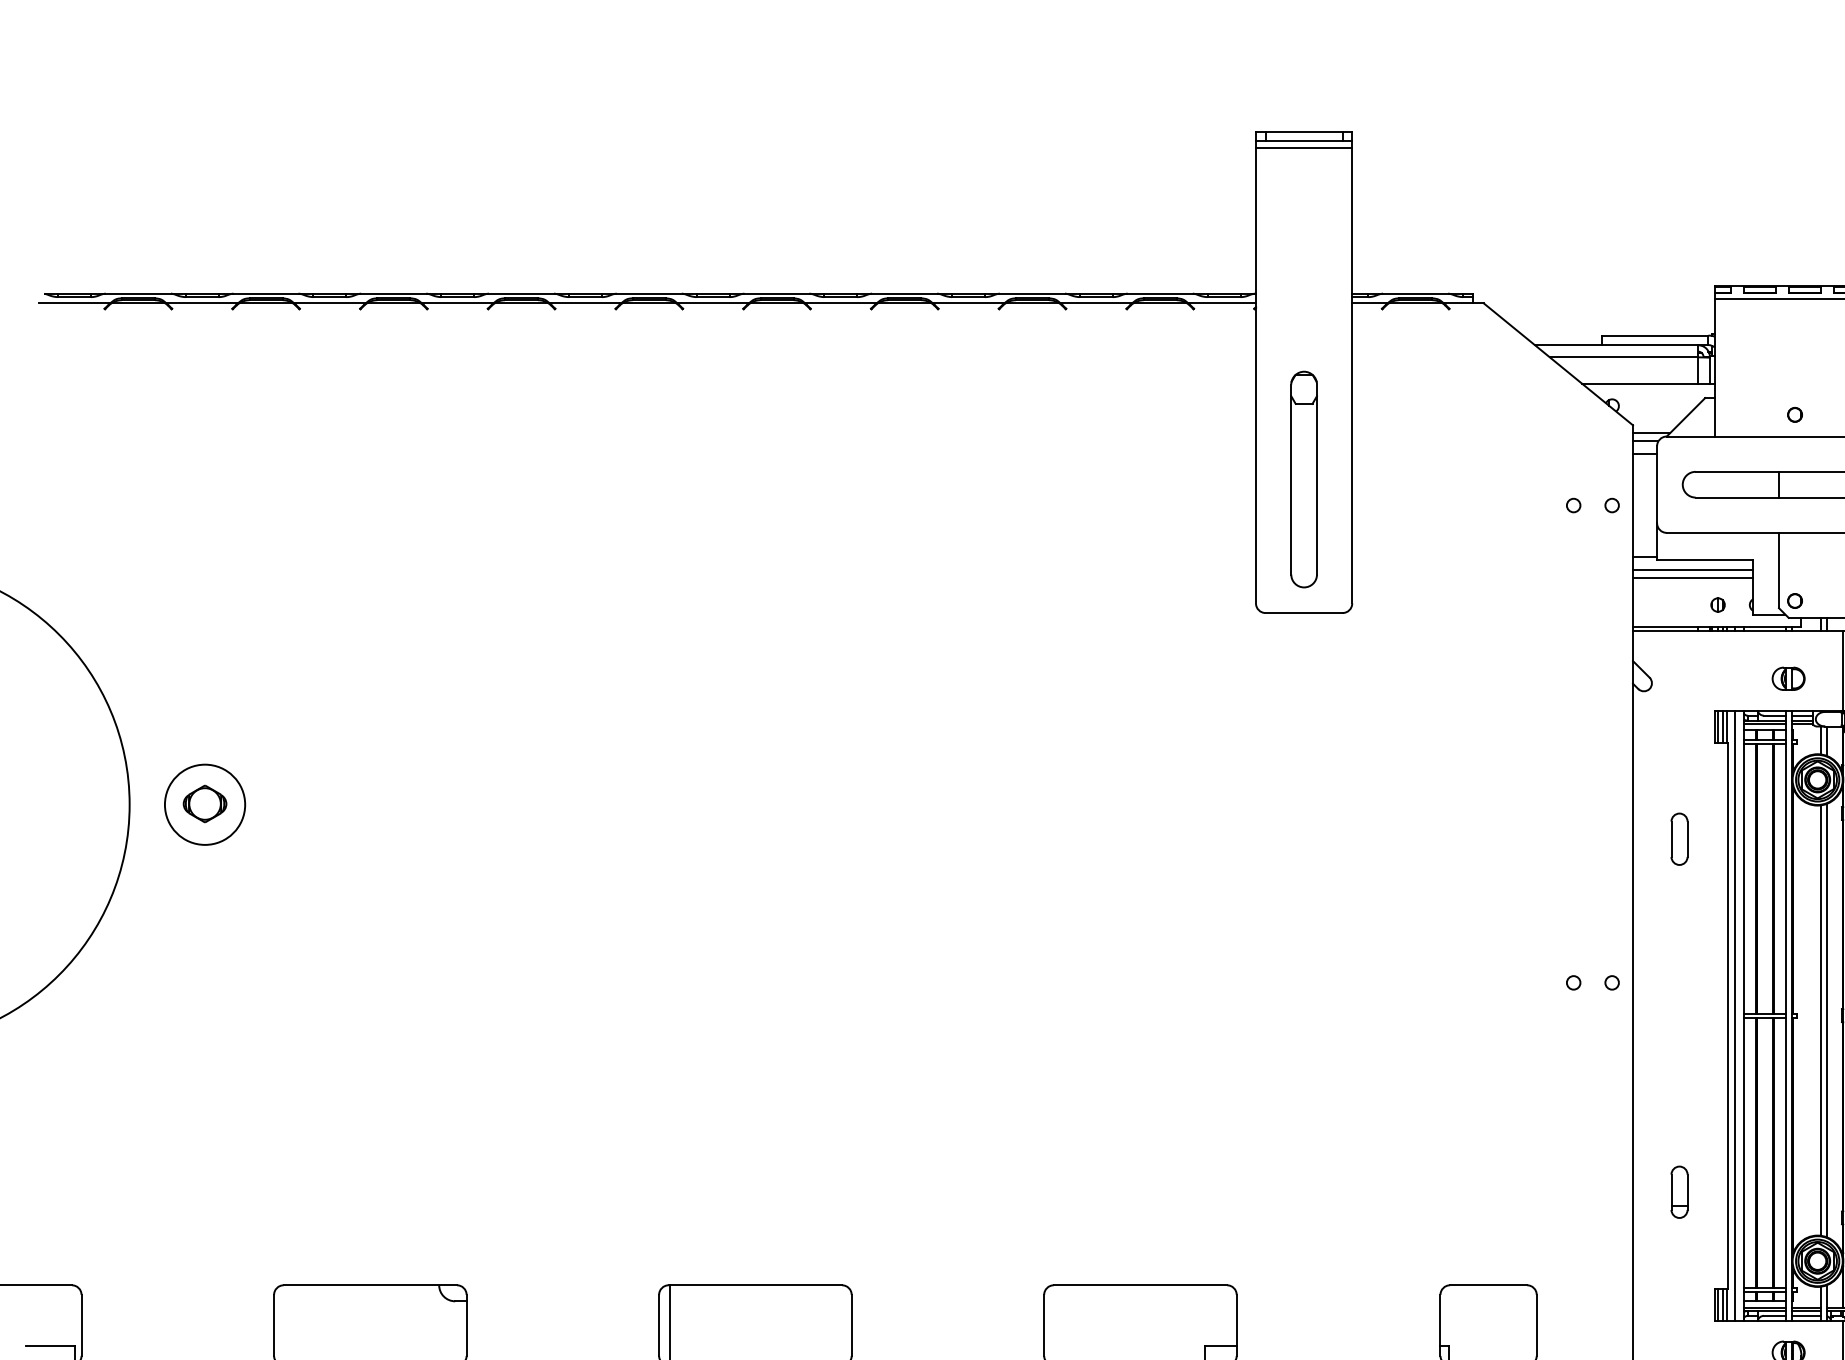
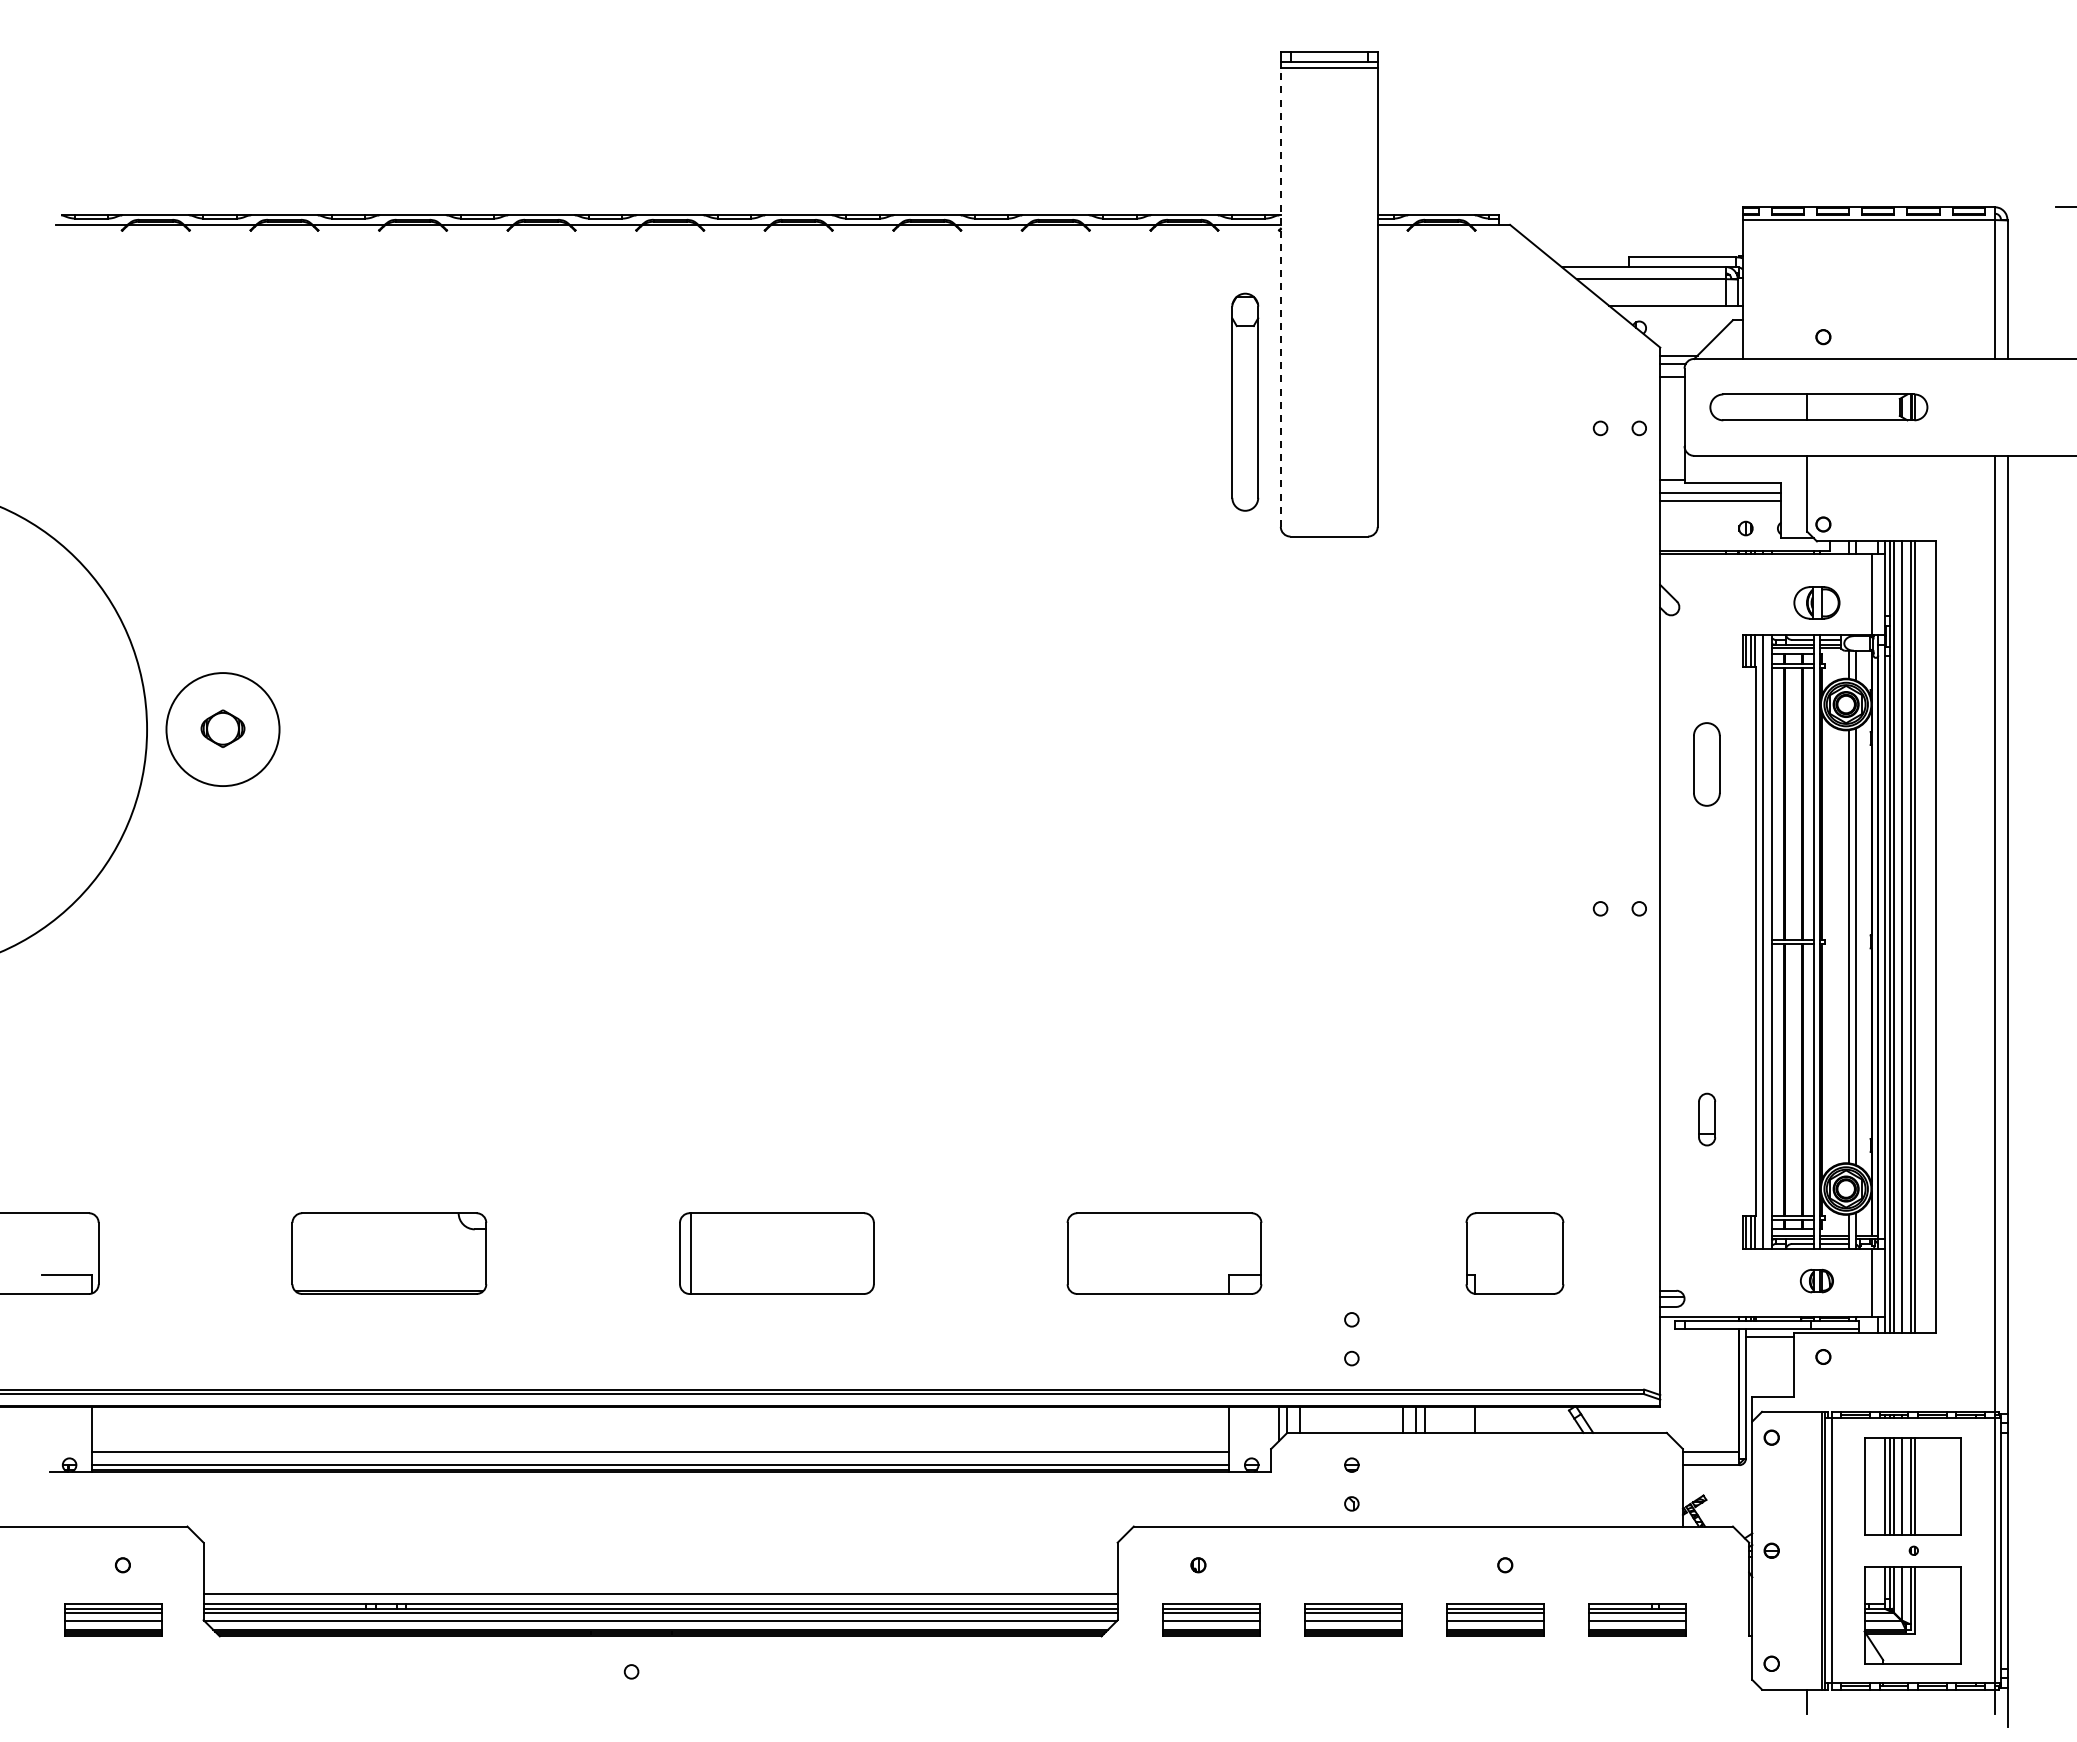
line: (1255, 375) -> (1280, 297), solid -> dashed
part: (1304, 478) -> (1245, 401), moved
part: (1788, 678) -> (1816, 602), size x1.4
circle: (204, 804) -> (222, 729), size x1.4
part: (1679, 838) -> (1707, 763), size x1.6

